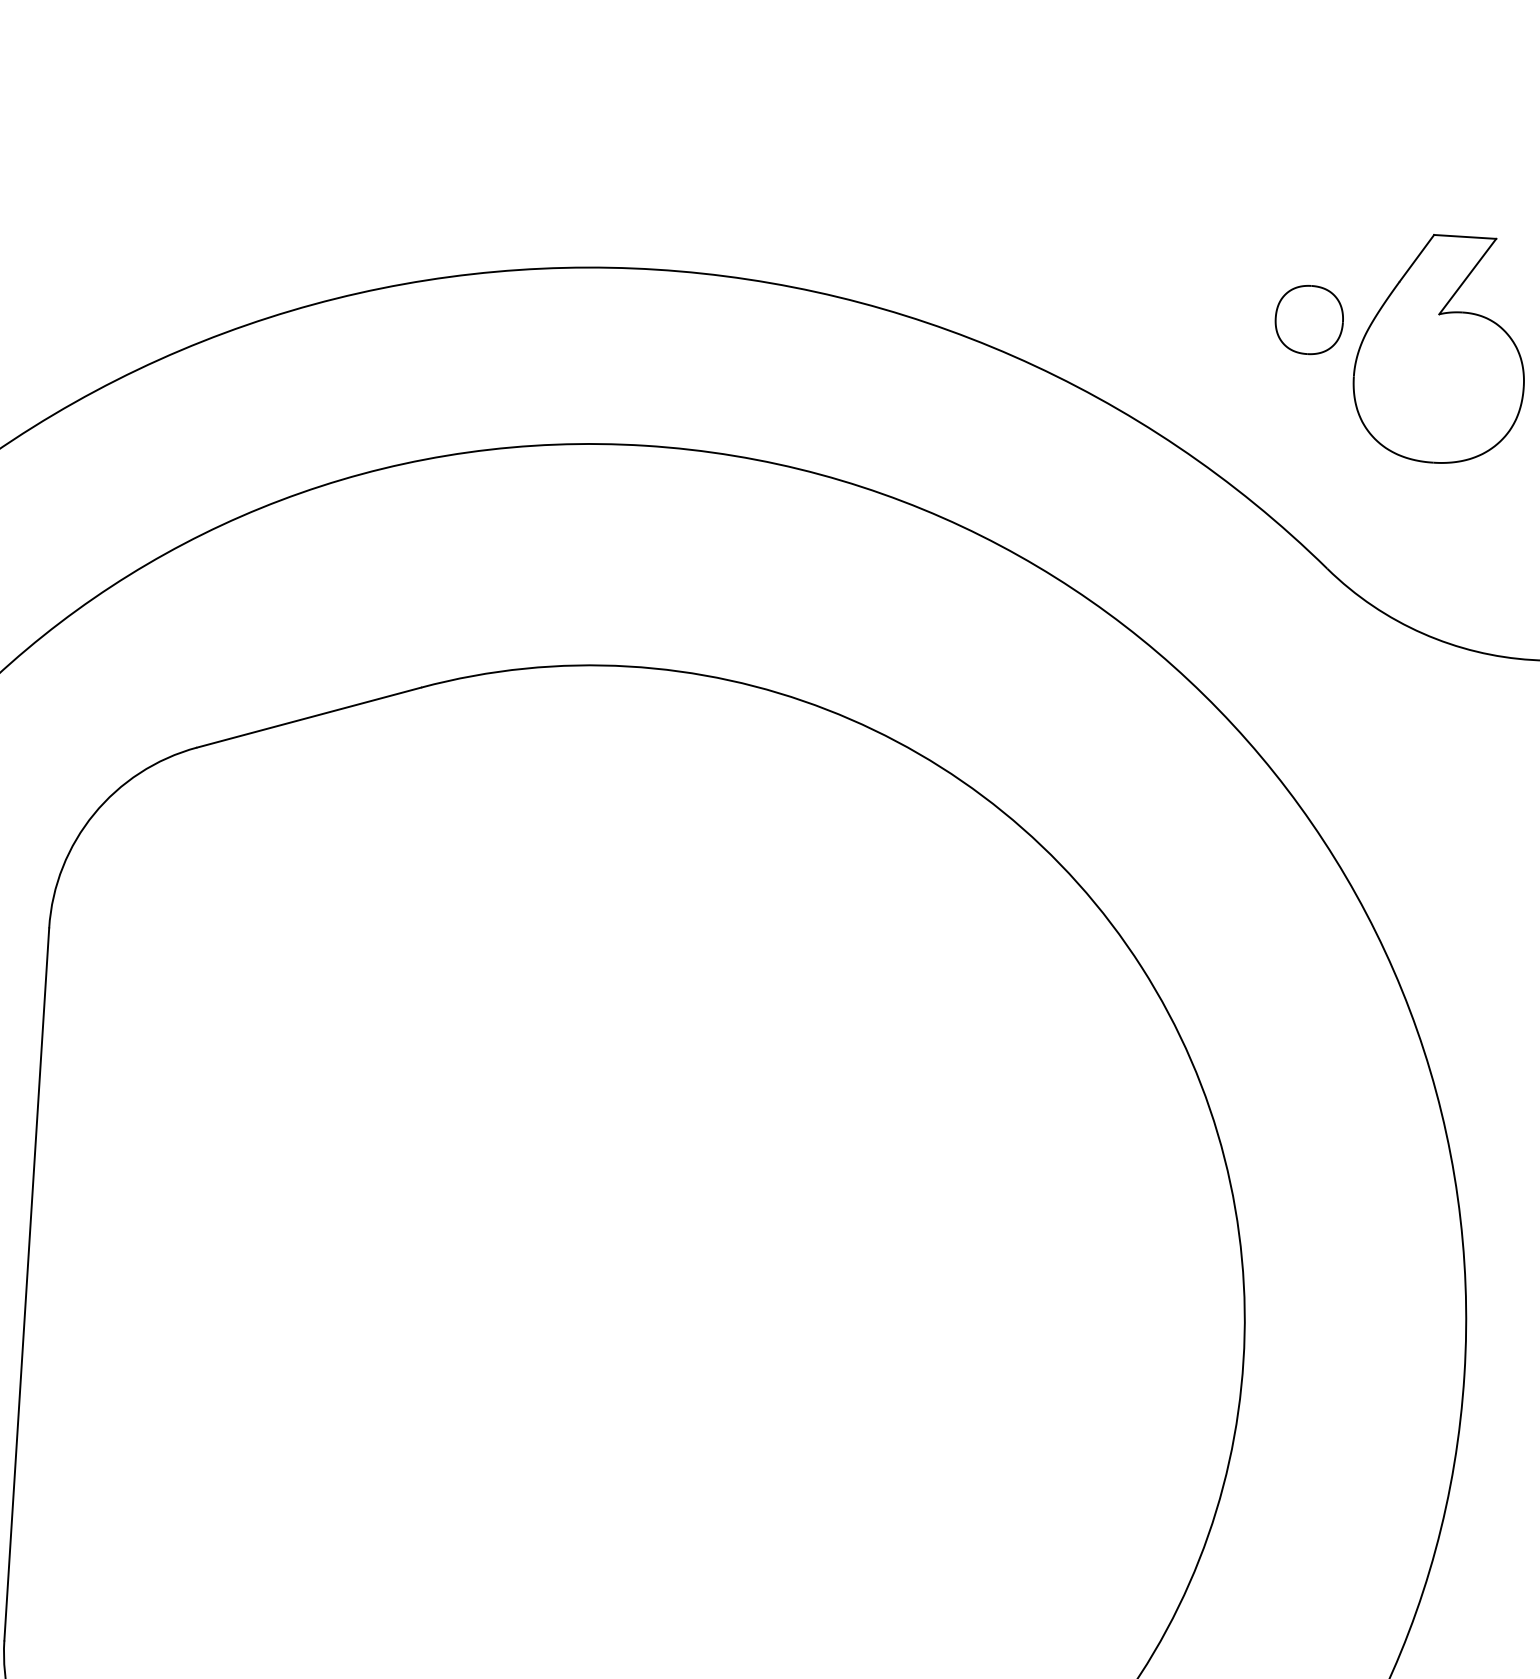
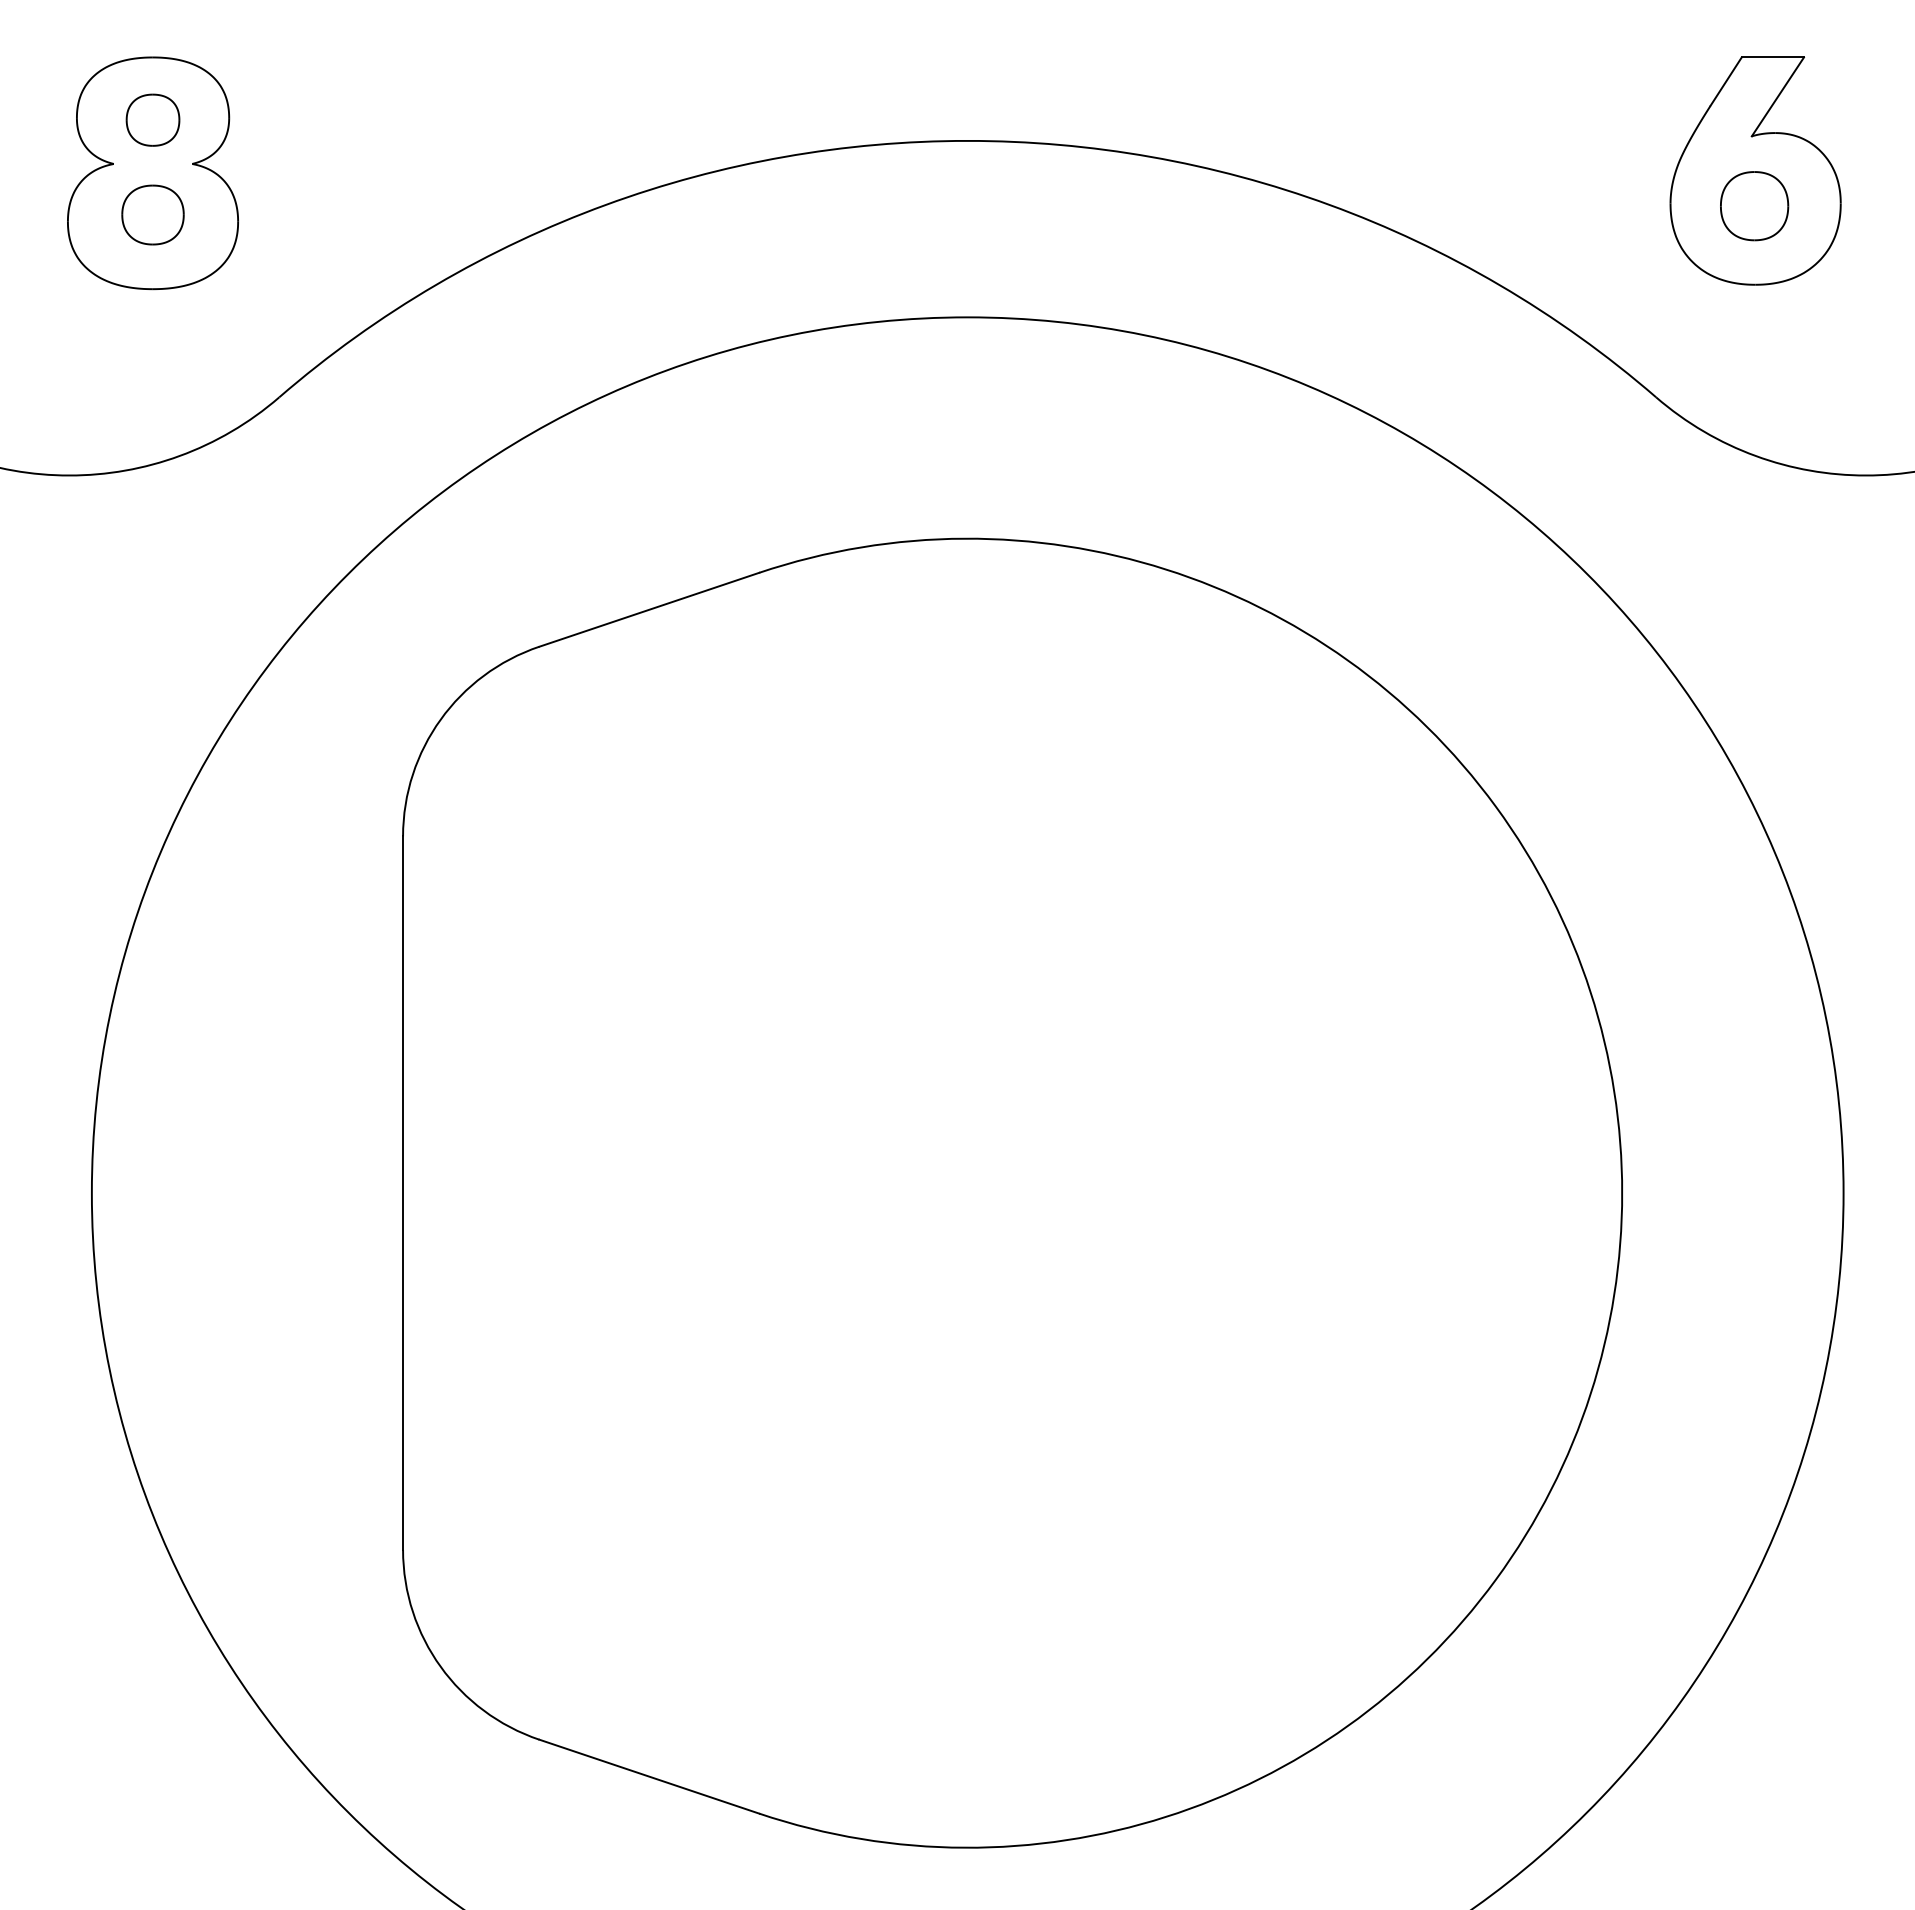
part: (1309, 320) -> (1754, 206), moved

